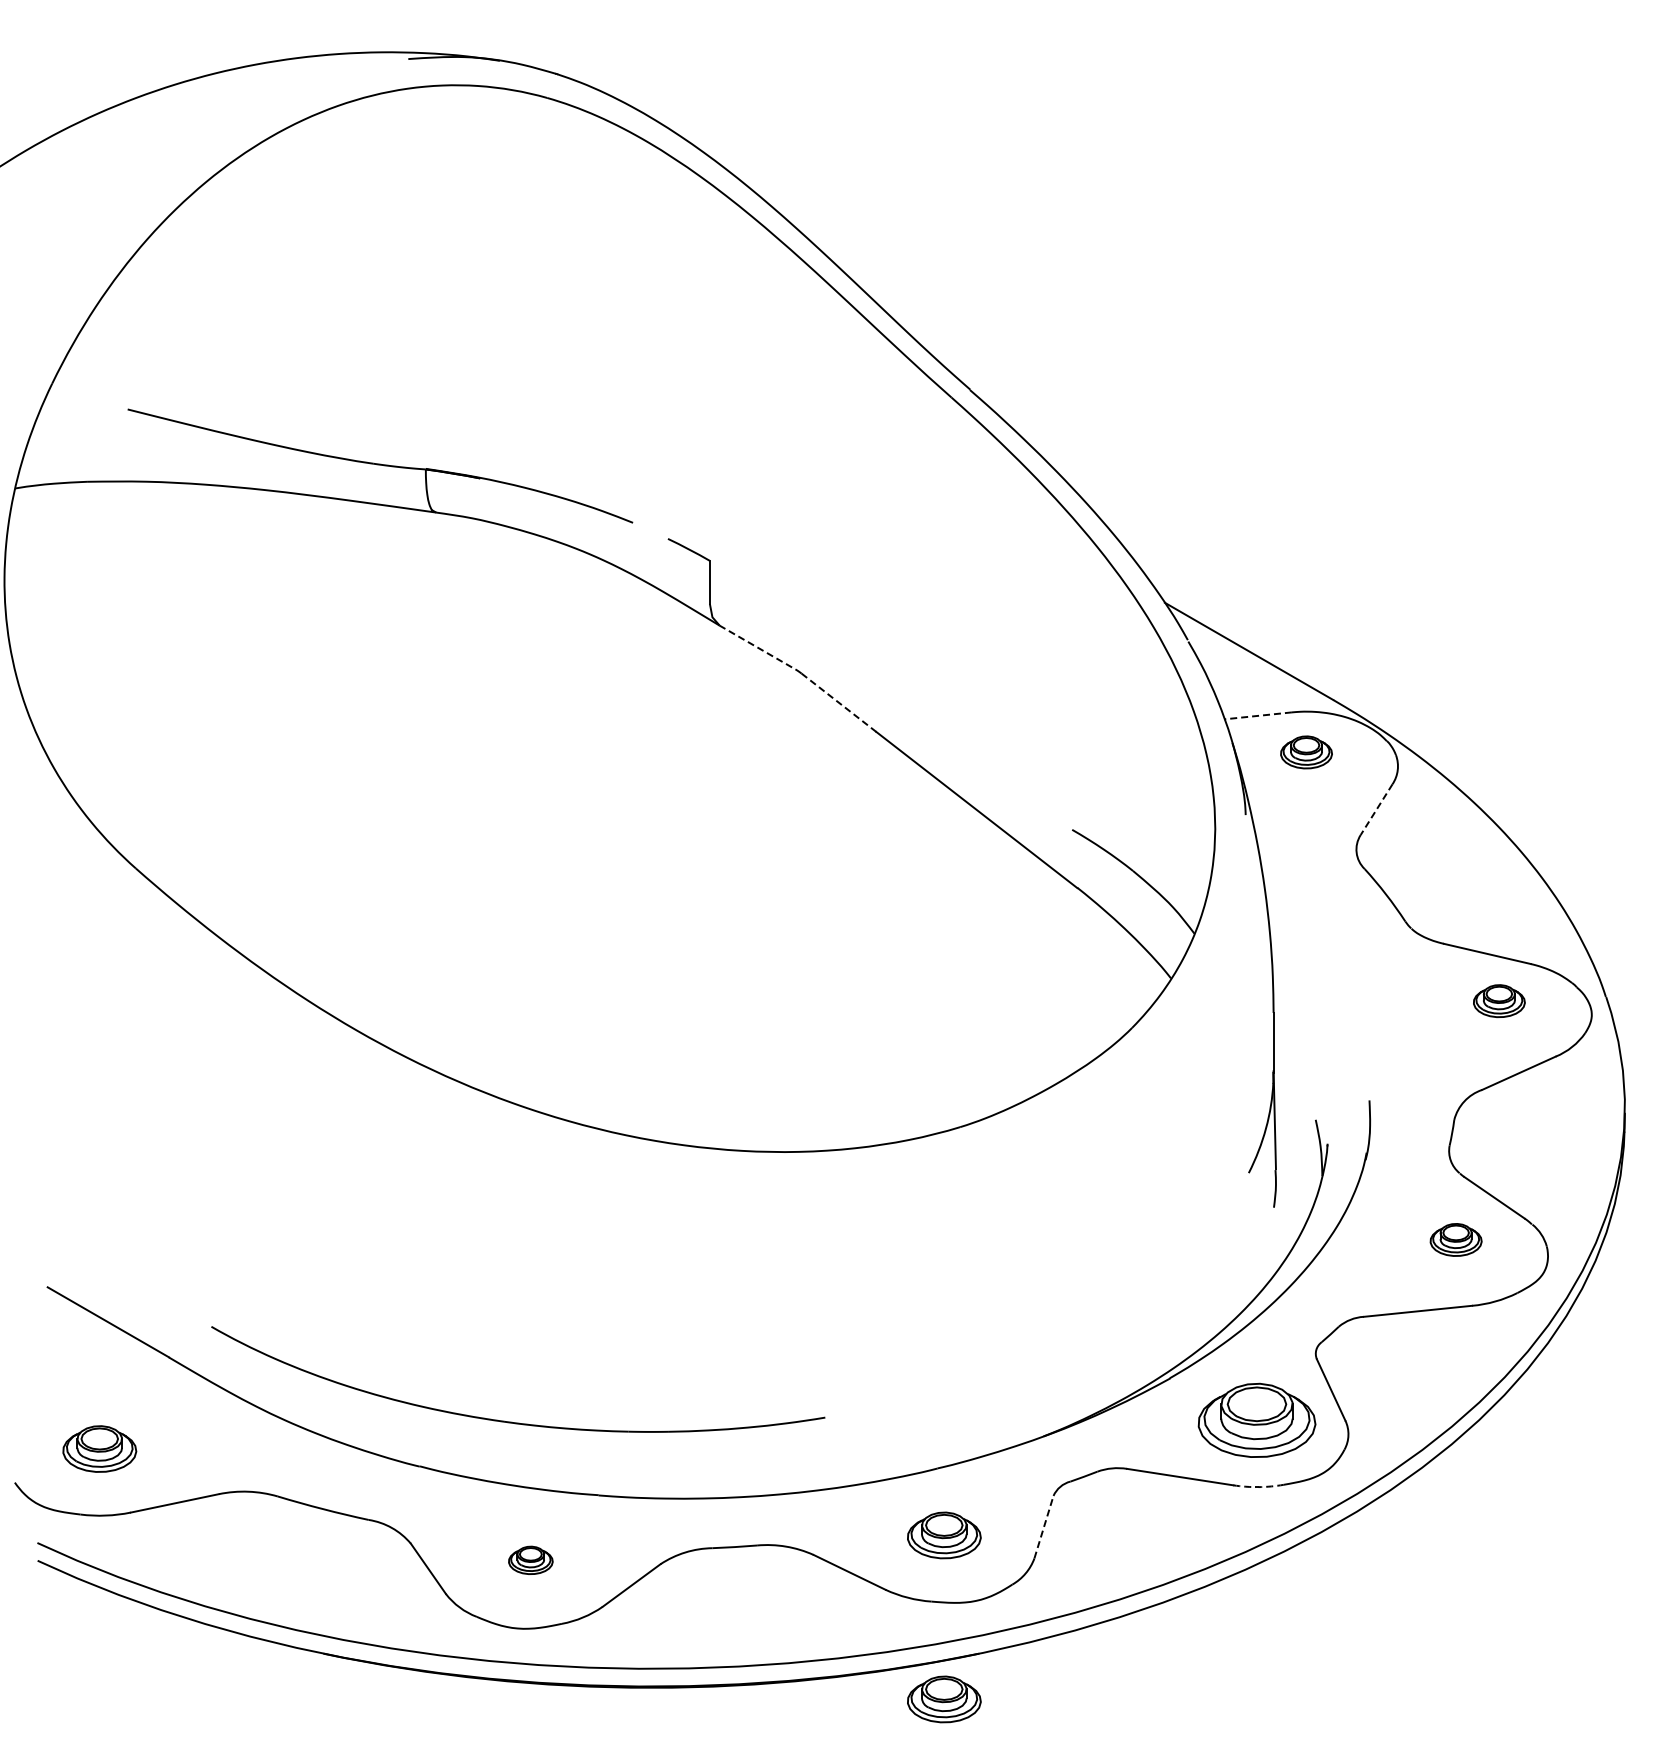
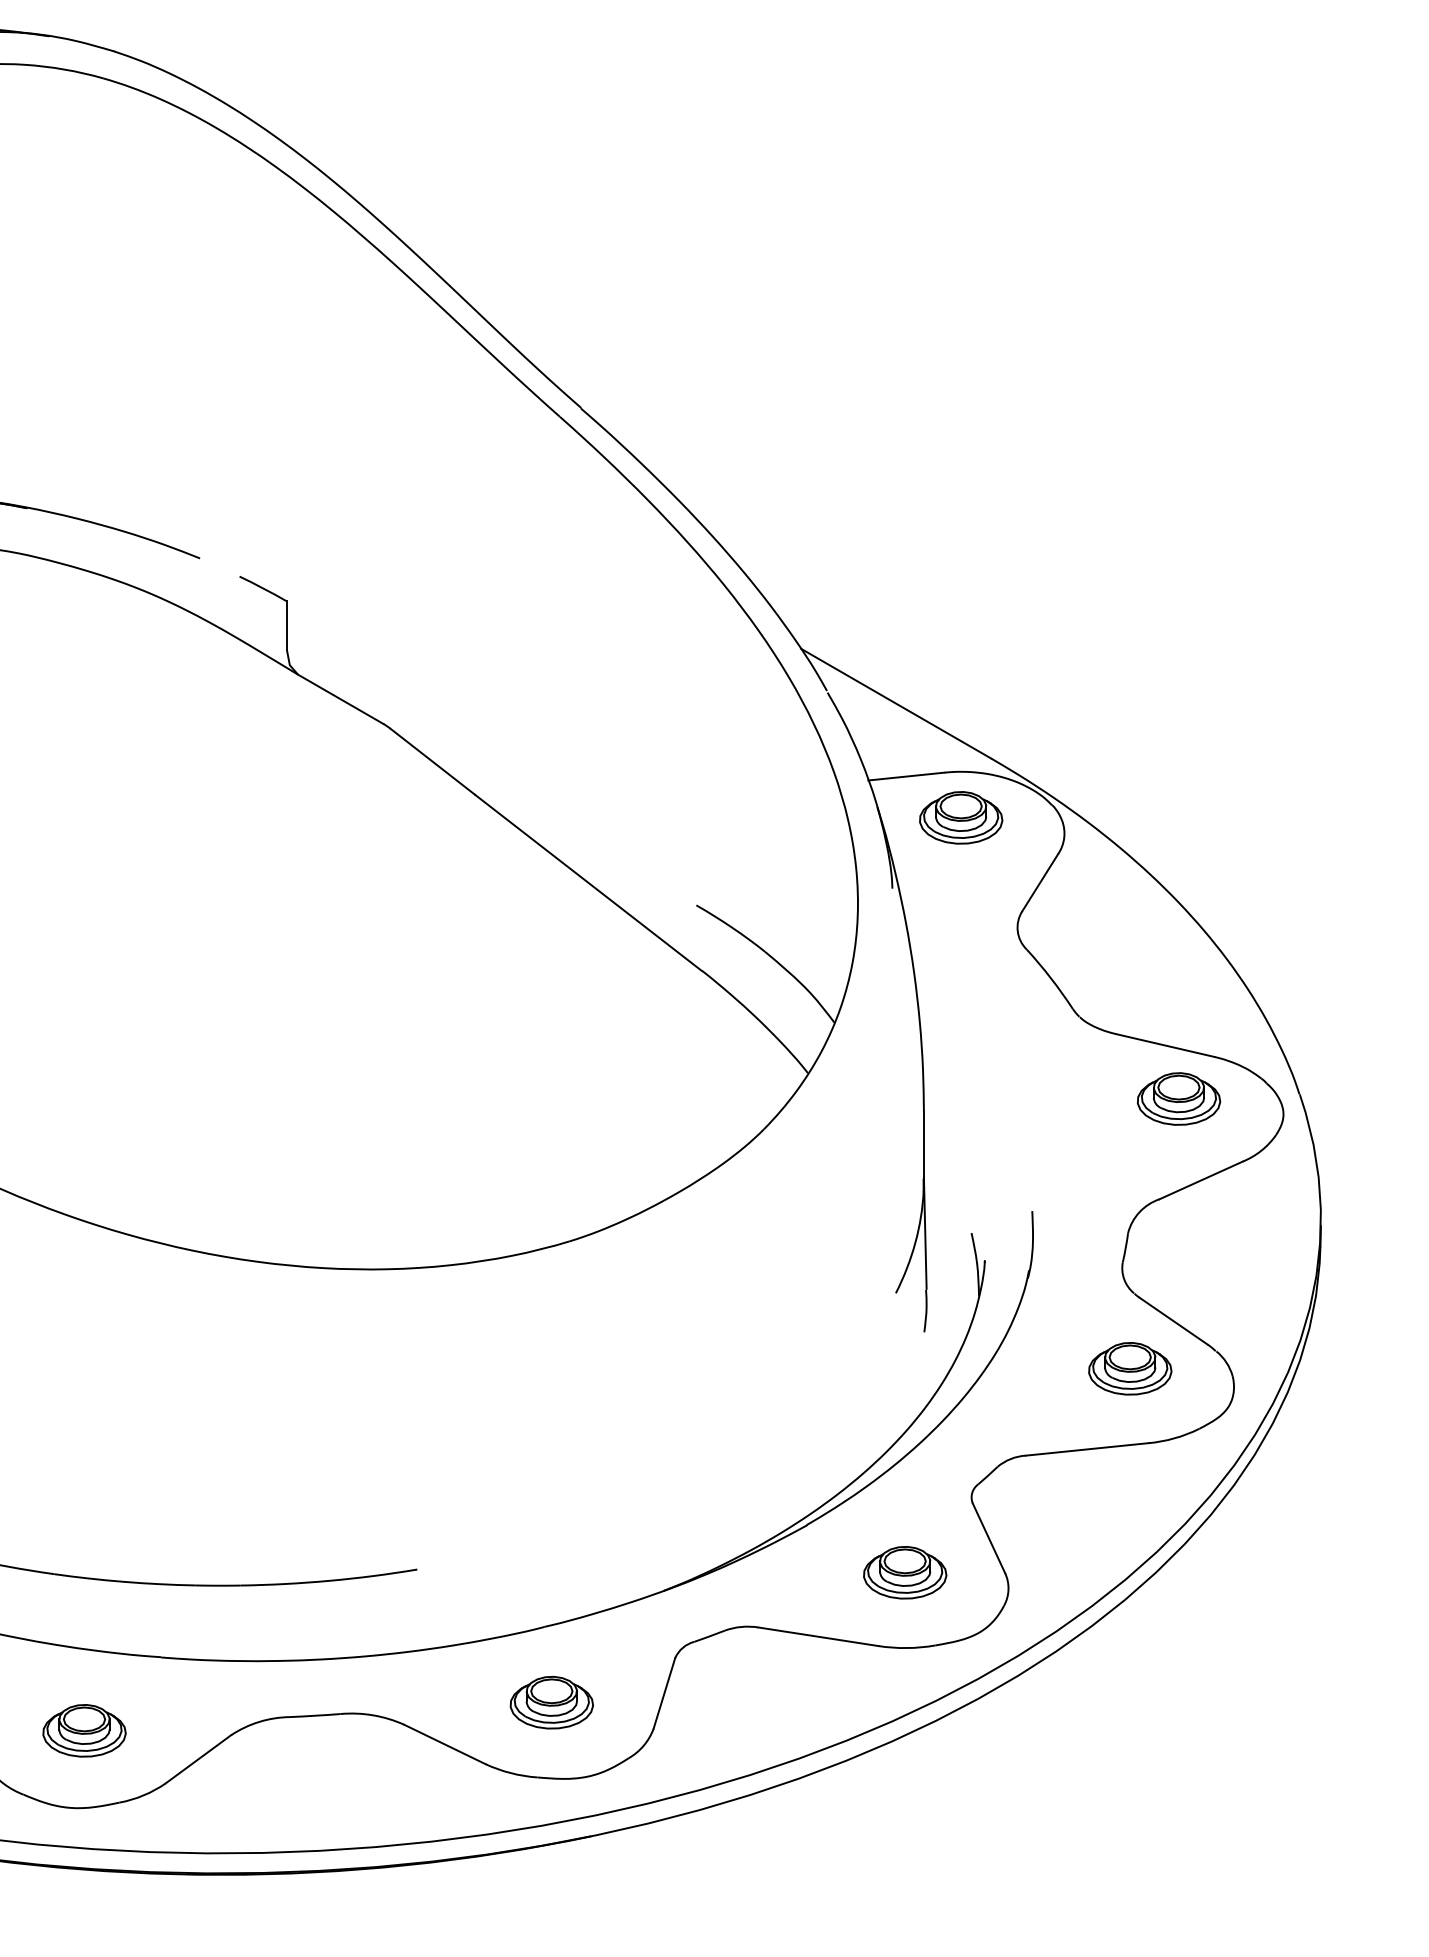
line: (757, 647) -> (340, 699), dashed -> solid
line: (839, 703) -> (433, 762), dashed -> solid
line: (1258, 715) -> (906, 776), dashed -> solid
part: (1306, 752) -> (961, 817), size x1.43
line: (1376, 809) -> (1040, 882), dashed -> solid
part: (1499, 1000) -> (1179, 1098), size x1.43
part: (1455, 1239) -> (1129, 1368), size x1.43
part: (1256, 1420) -> (904, 1572), size x0.62
arc: (1258, 1487) -> (906, 1648), dashed -> solid
line: (1043, 1527) -> (663, 1693), dashed -> solid
part: (530, 1560) -> (84, 1731), size x1.67
part: (944, 1699) -> (552, 1888), removed

